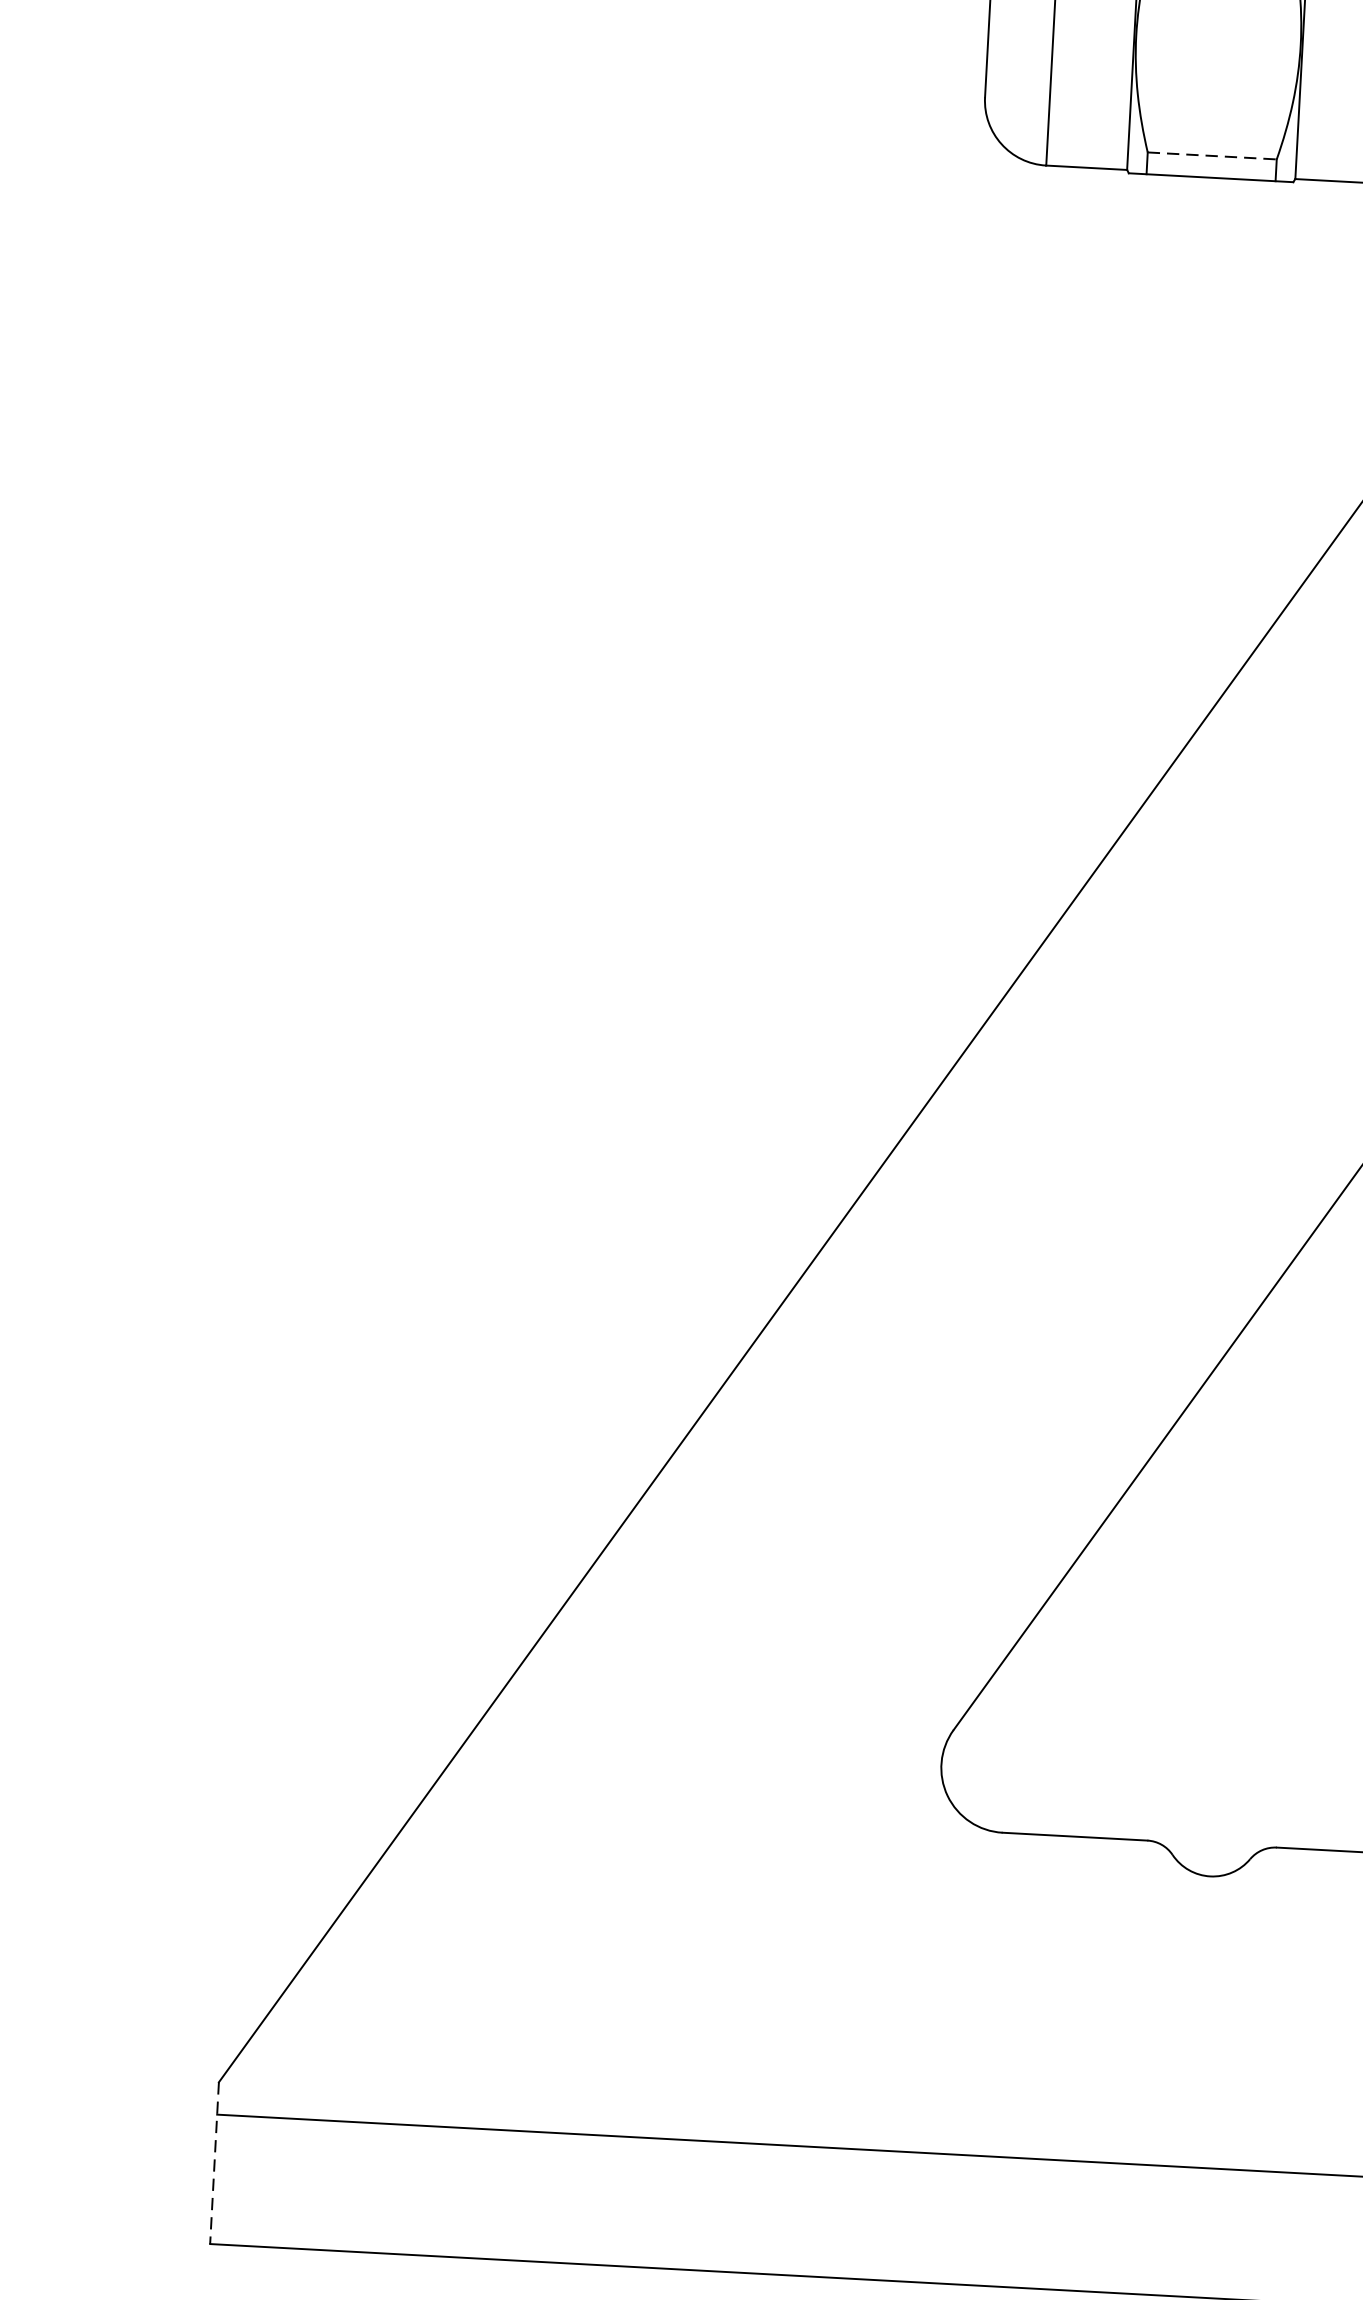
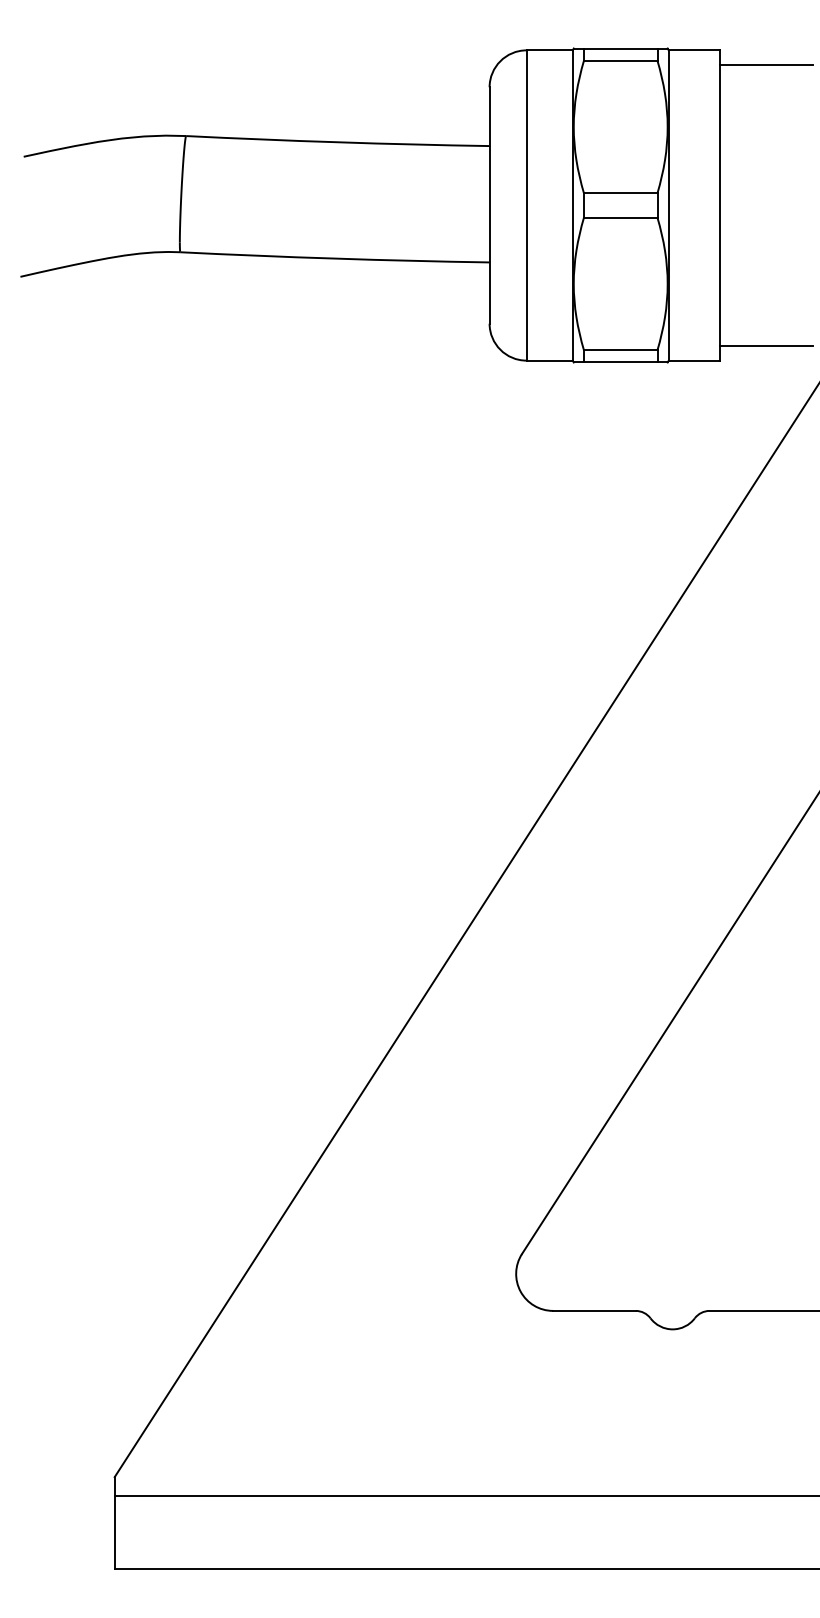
line: (1211, 156) -> (620, 350), dashed -> solid
line: (214, 2163) -> (114, 1523), dashed -> solid

